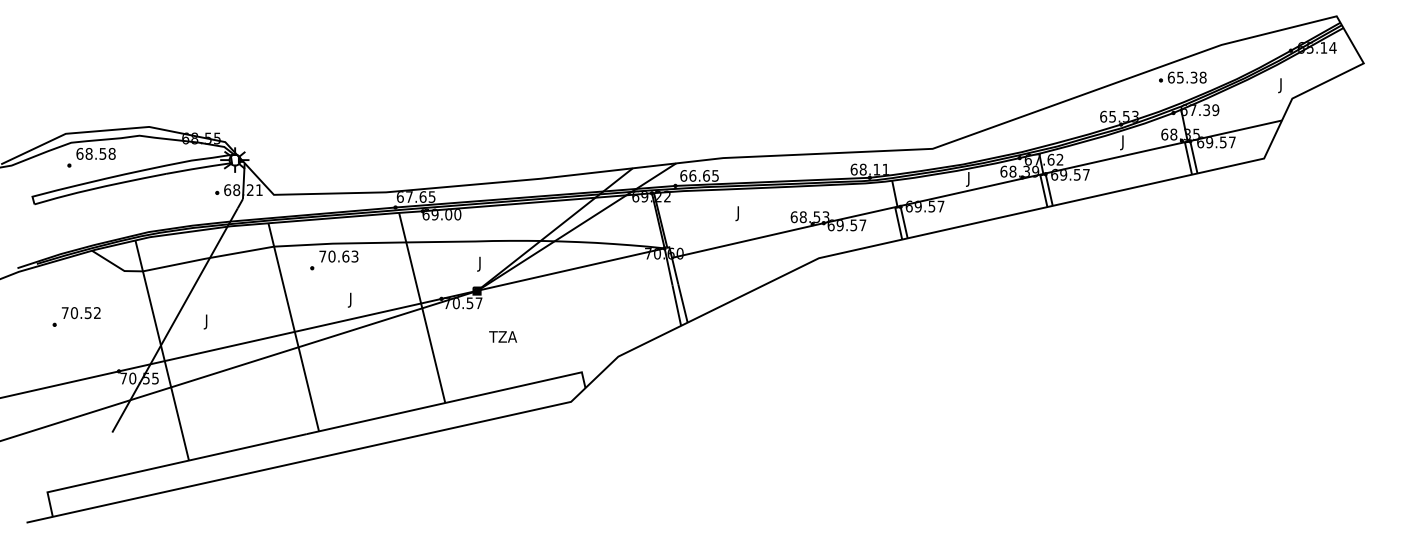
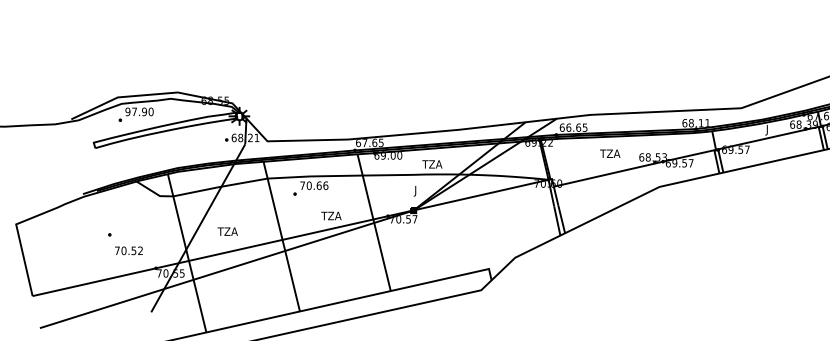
text: (95, 153) -> (139, 111), 68.58 -> 97.90
text: (749, 213) -> (609, 154), J -> TZA
text: (354, 256) -> (325, 185), 70.63 -> 70.66
text: (361, 299) -> (330, 216), J -> TZA
text: (81, 313) -> (129, 251), moved
text: (217, 321) -> (226, 232), J -> TZA
text: (502, 336) -> (431, 164), moved

